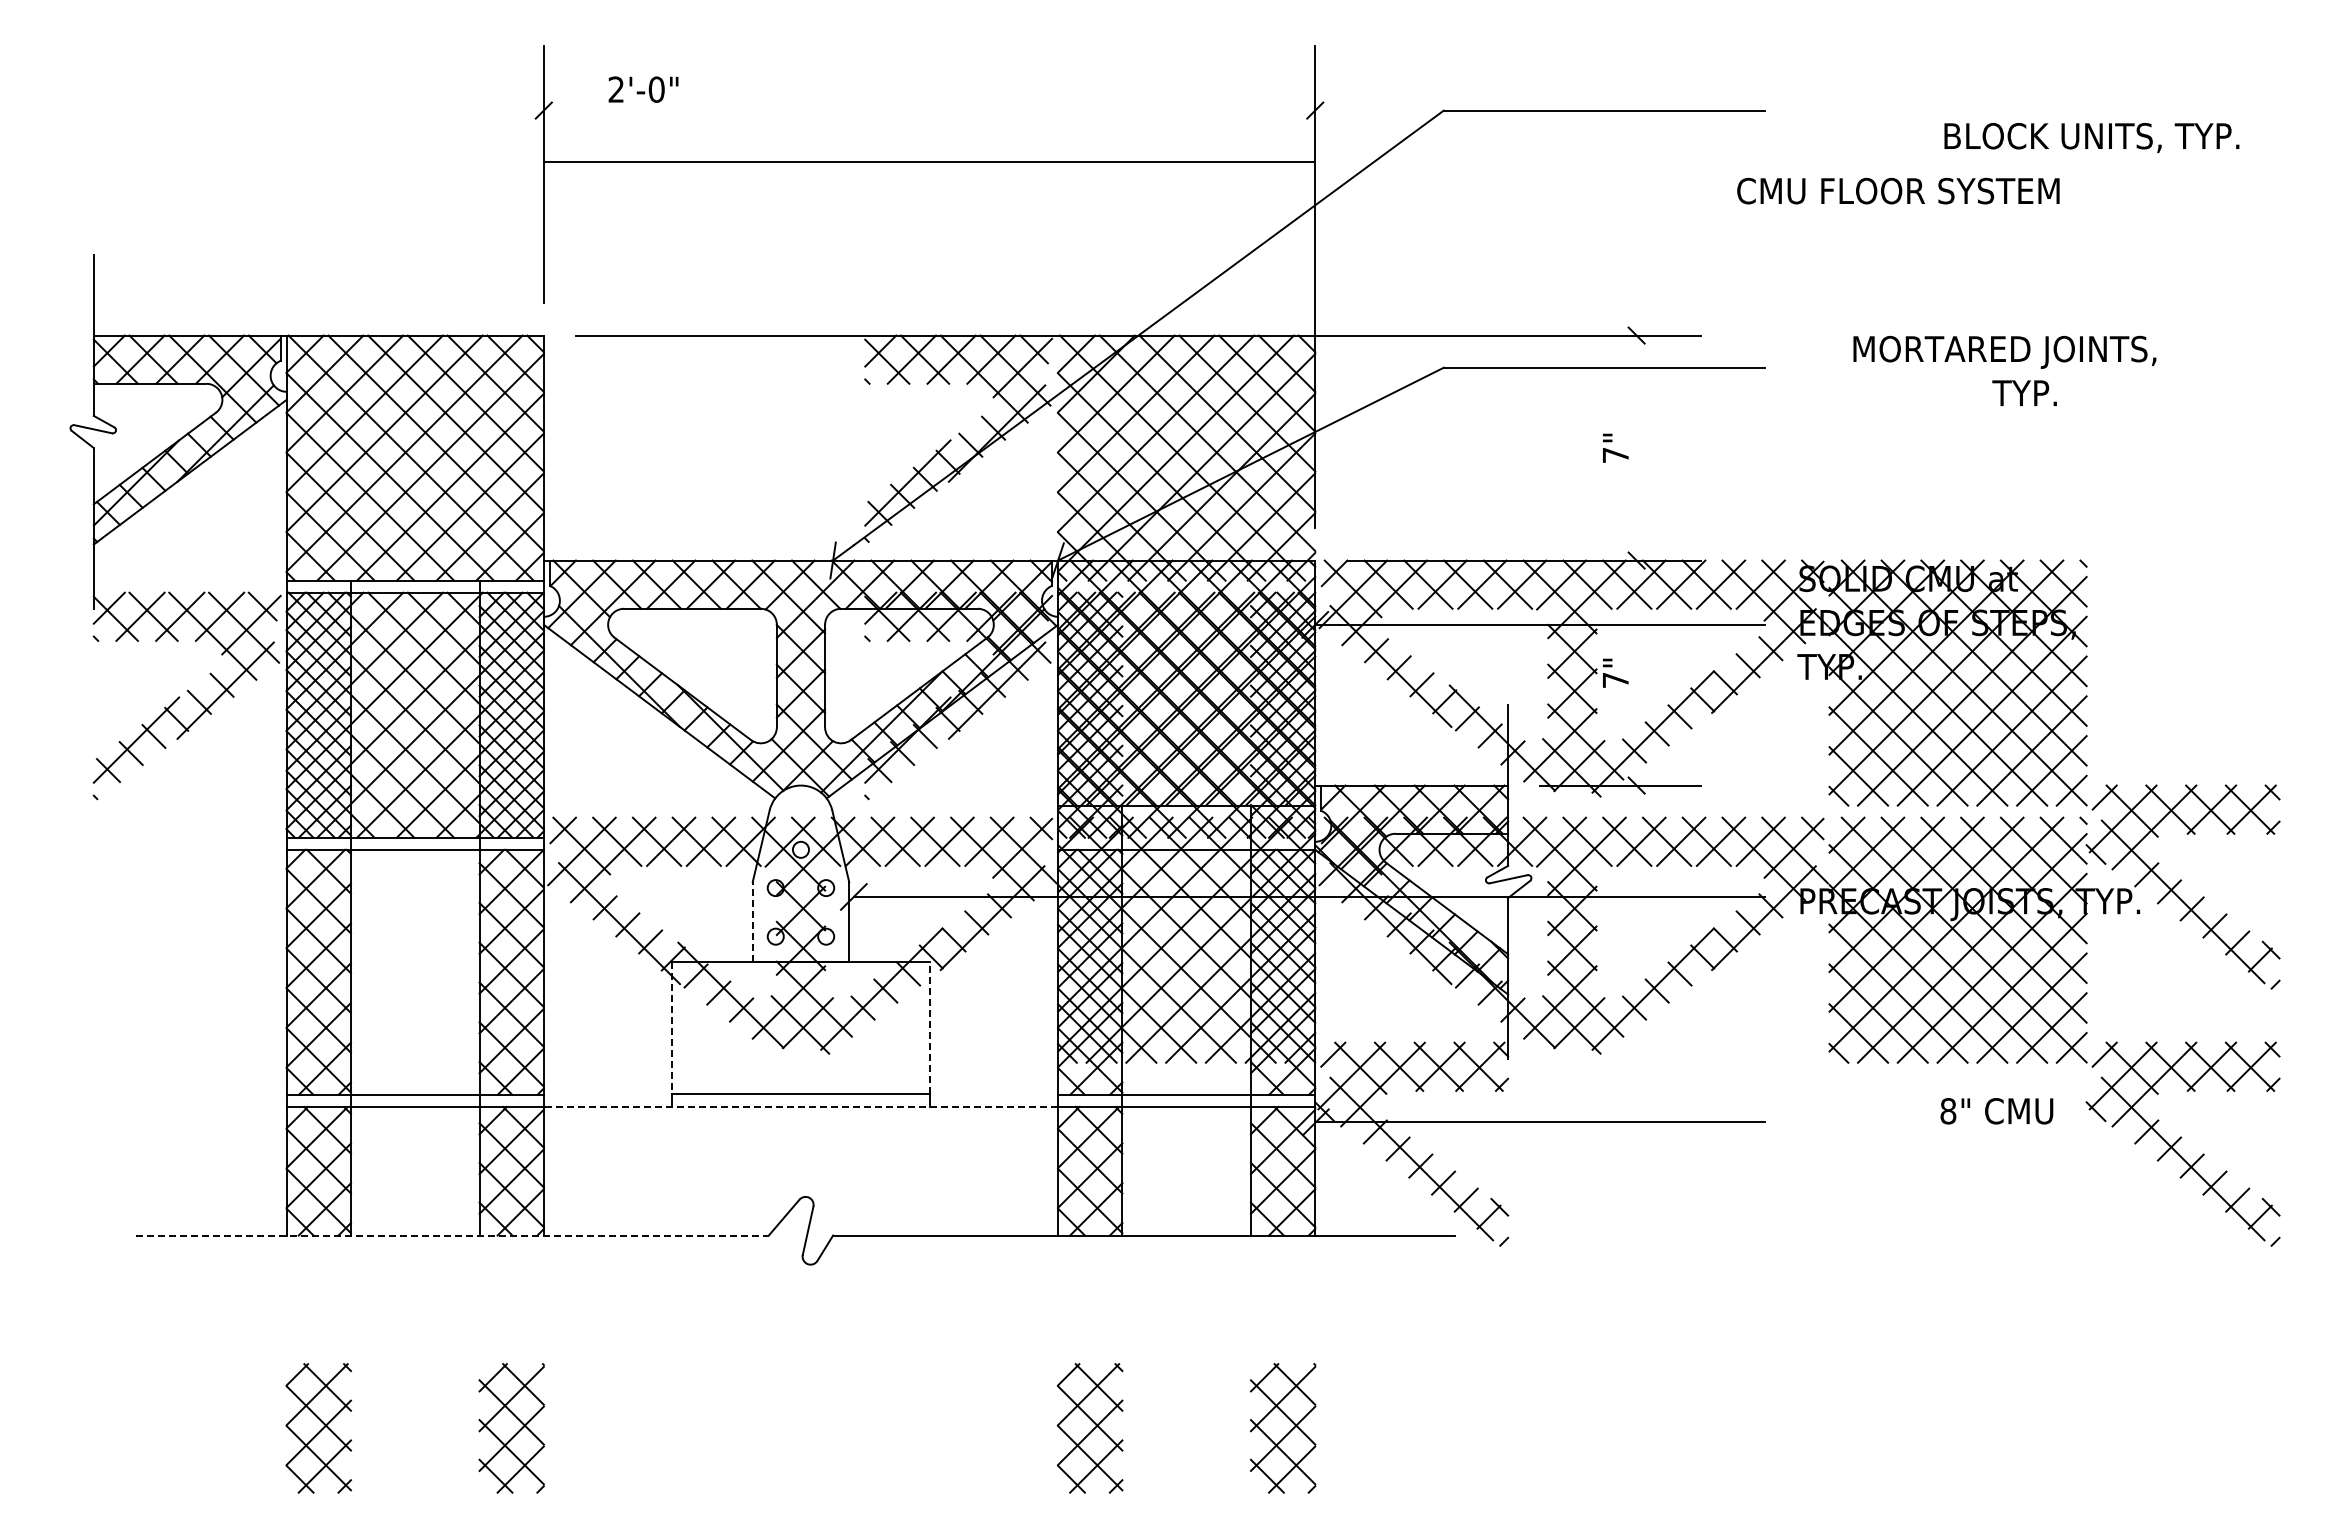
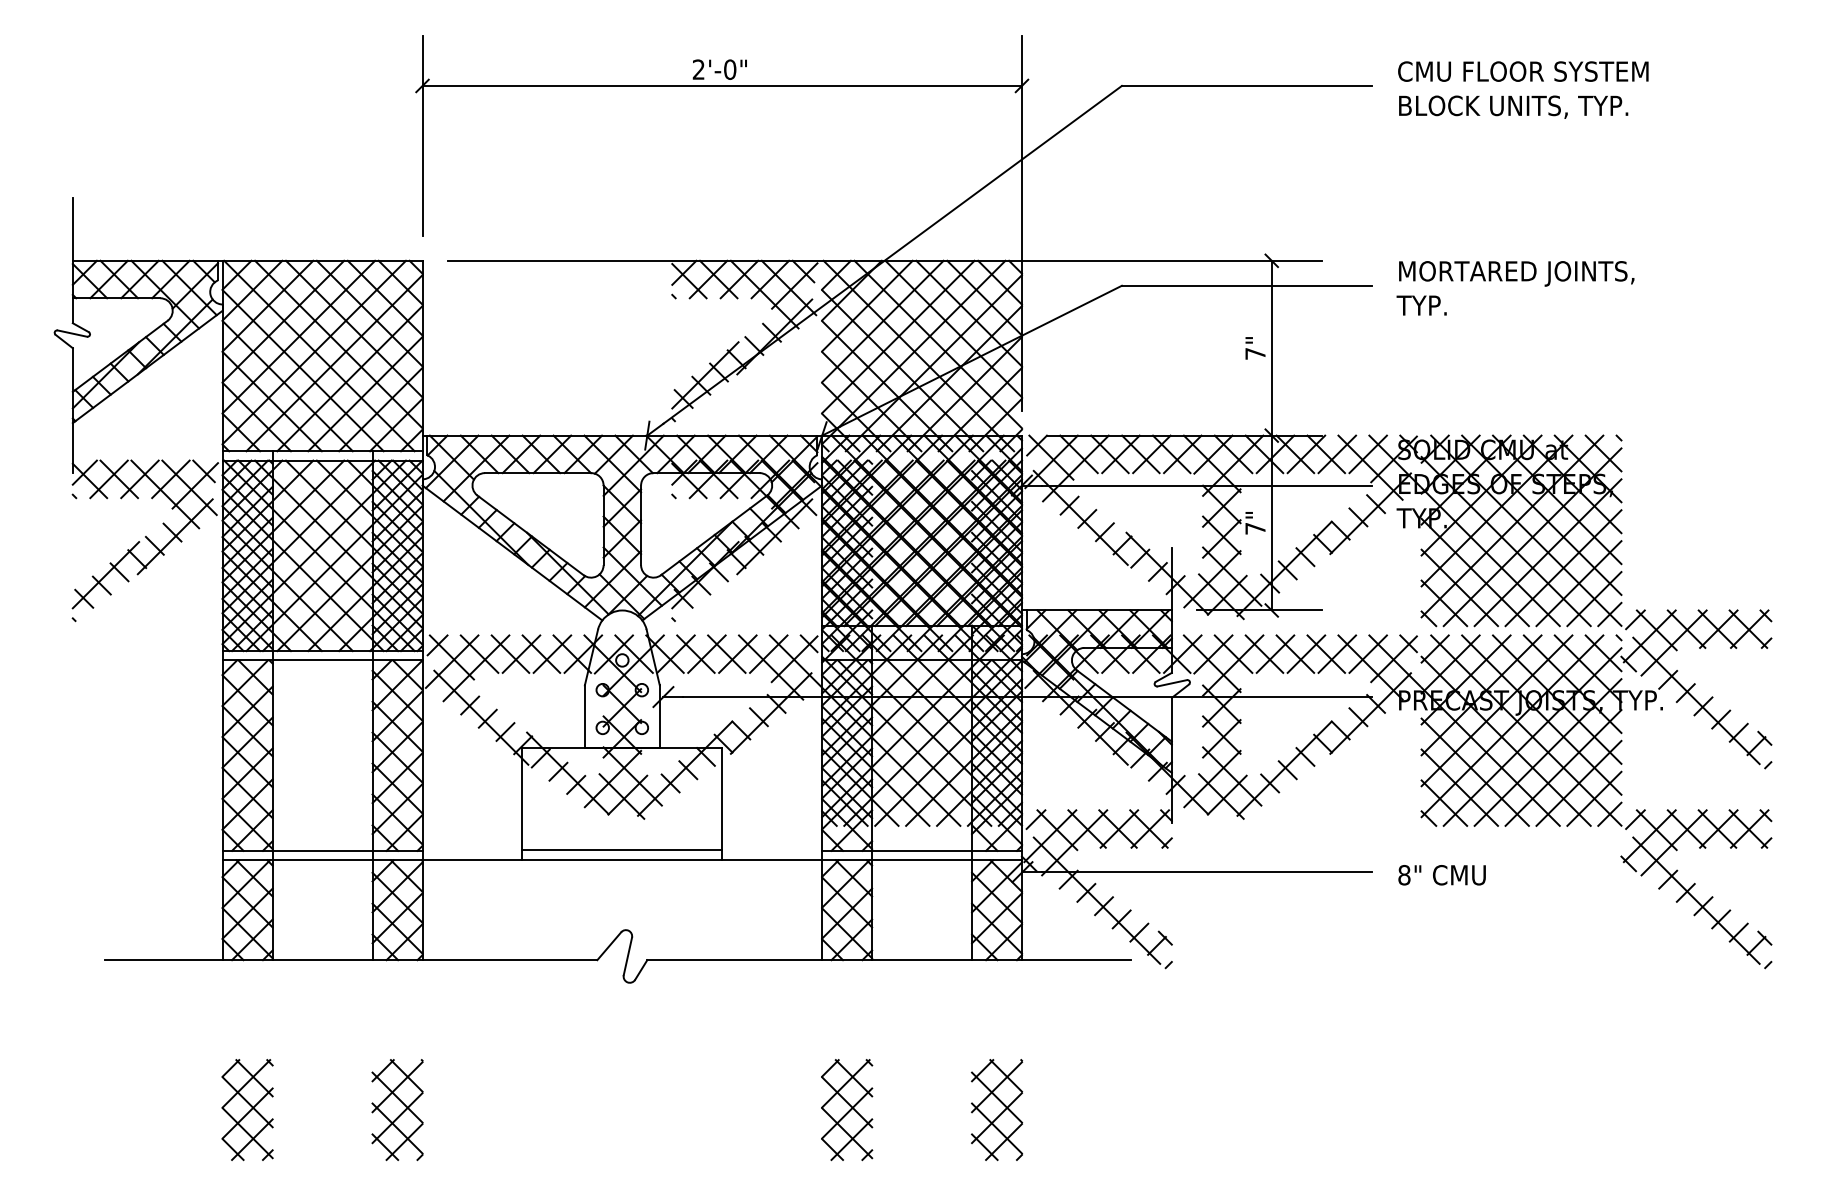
text: (643, 89) -> (719, 69), moved
text: (2091, 138) -> (1513, 107), moved
line: (929, 161) -> (722, 85), moved
text: (1898, 190) -> (1523, 71), moved
text: (2004, 351) -> (1516, 273), moved
text: (2024, 392) -> (1421, 305), moved
line: (1636, 560) -> (1271, 435), added
line: (752, 921) -> (584, 716), dashed -> solid
line: (672, 1027) -> (522, 798), dashed -> solid
line: (929, 1027) -> (722, 798), dashed -> solid
line: (800, 1106) -> (621, 859), dashed -> solid
text: (1996, 1111) -> (1441, 875), moved
line: (452, 1235) -> (351, 960), dashed -> solid

